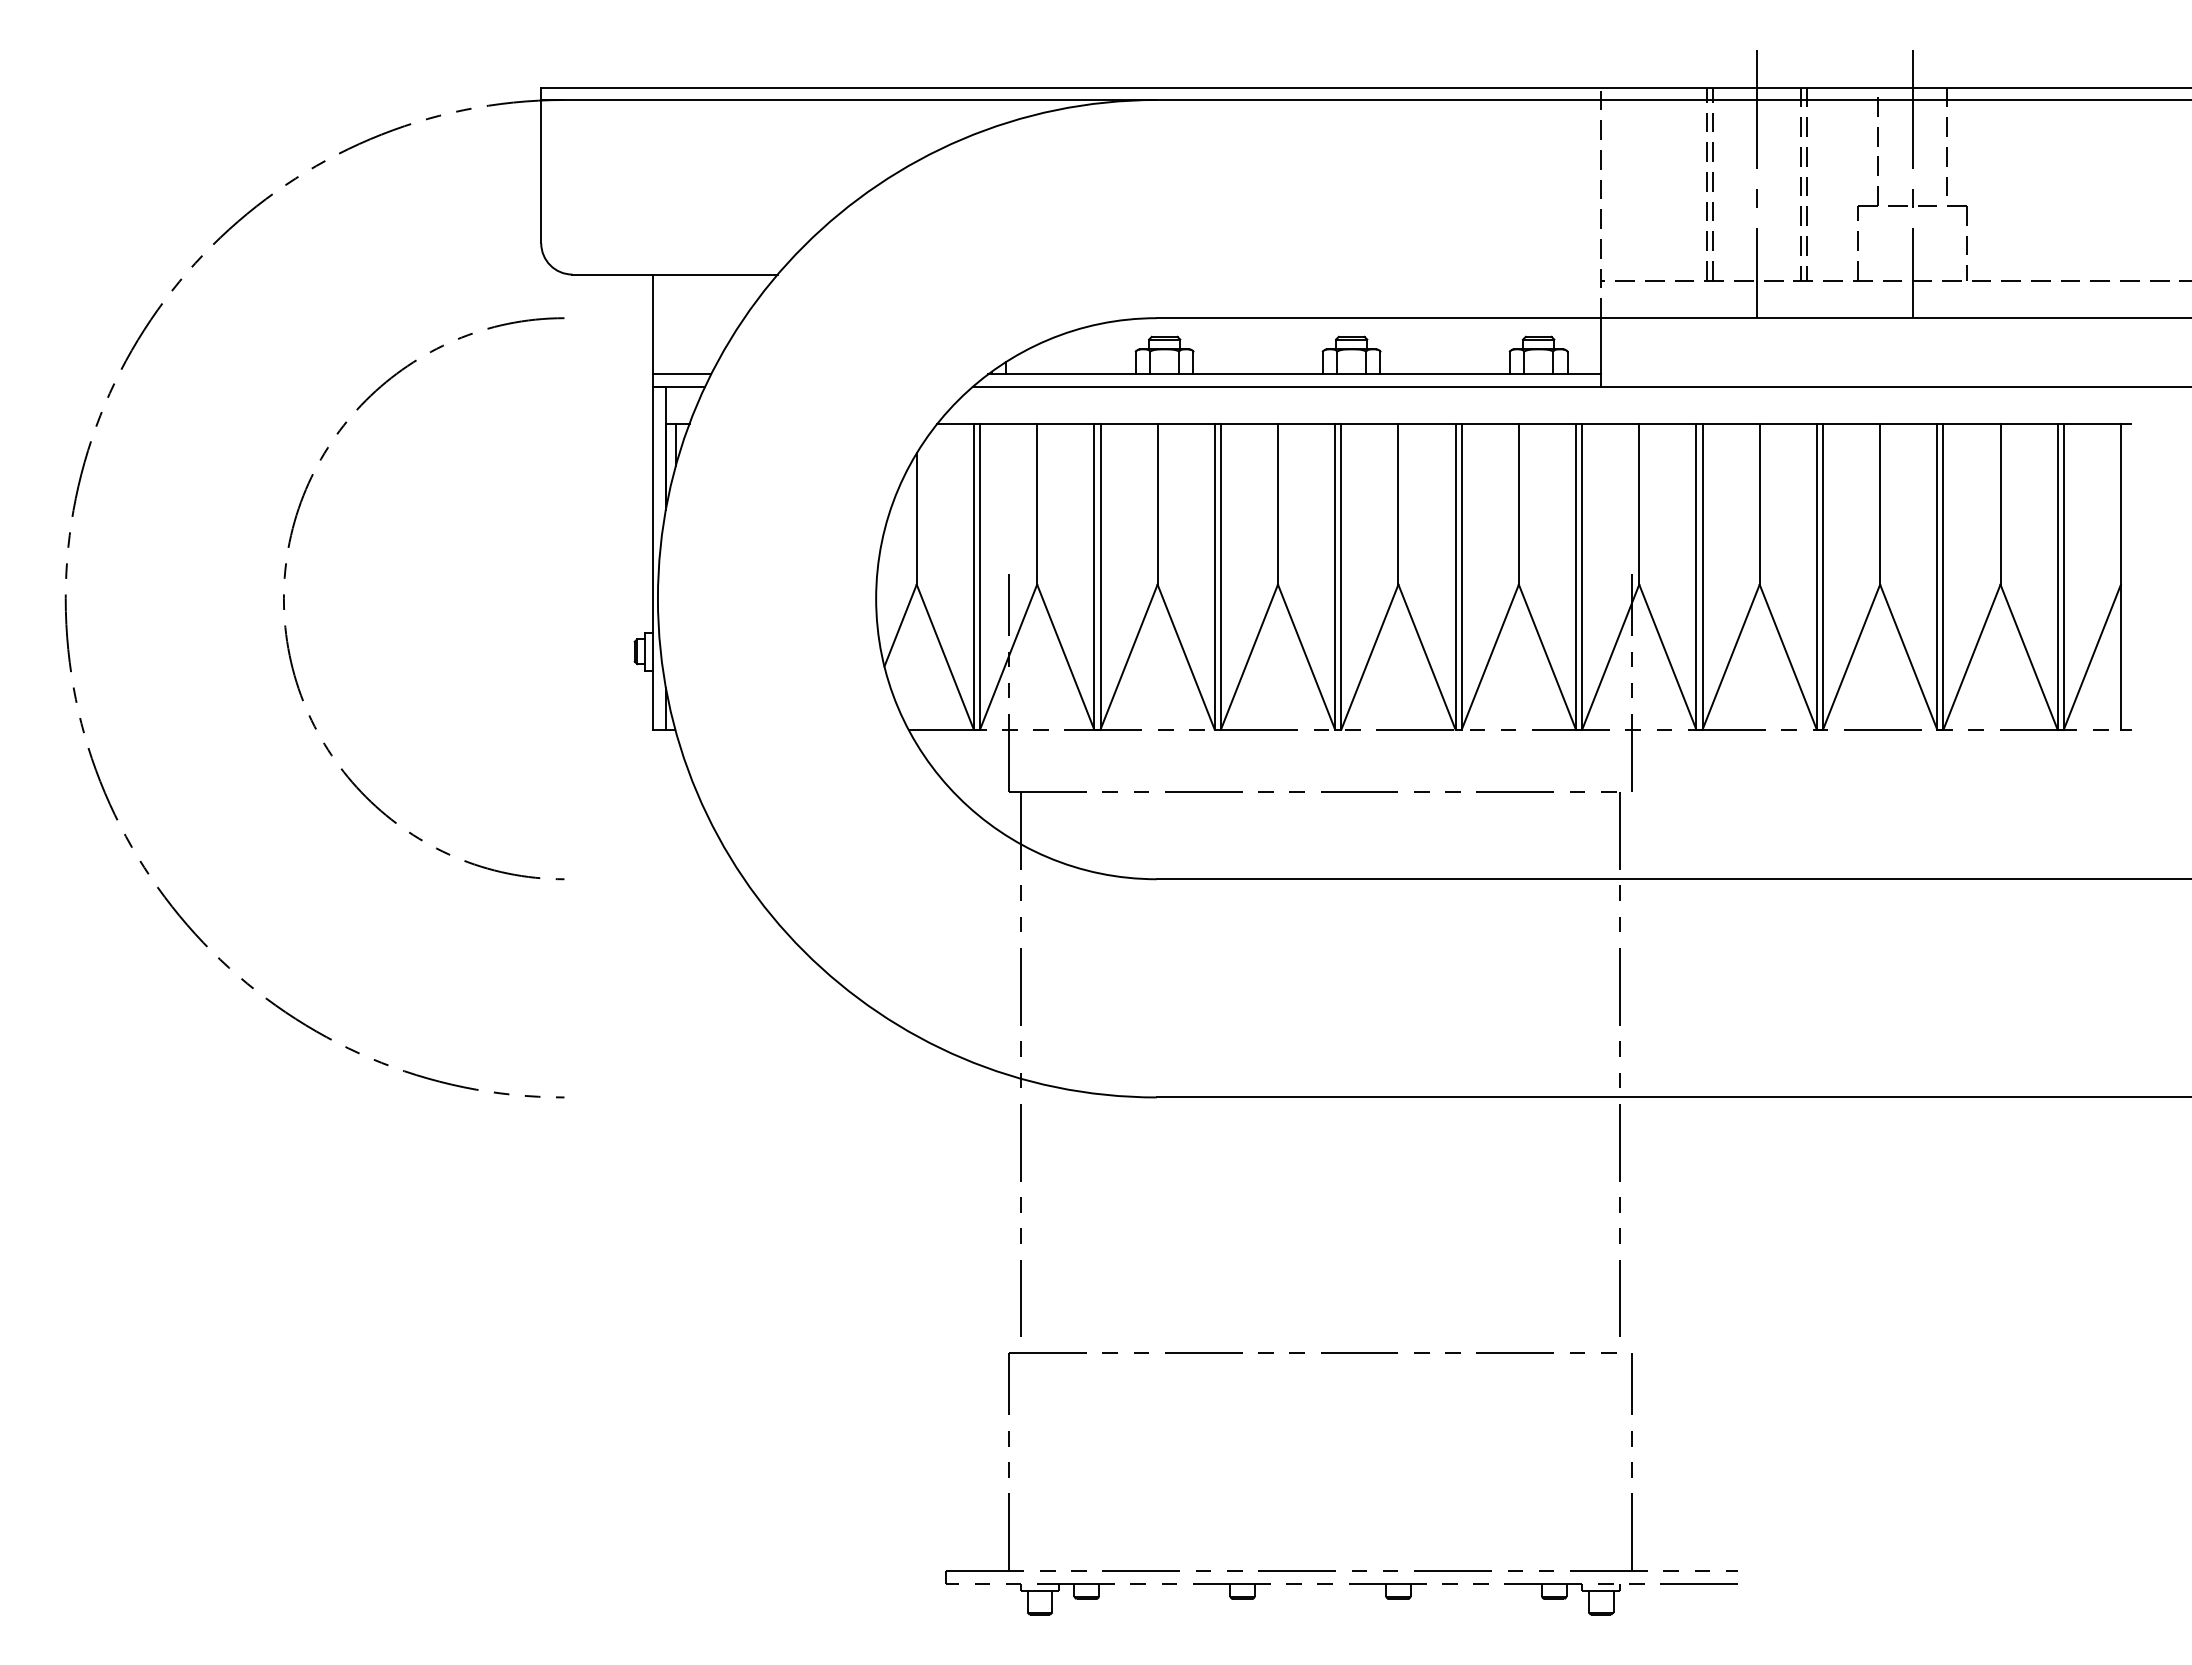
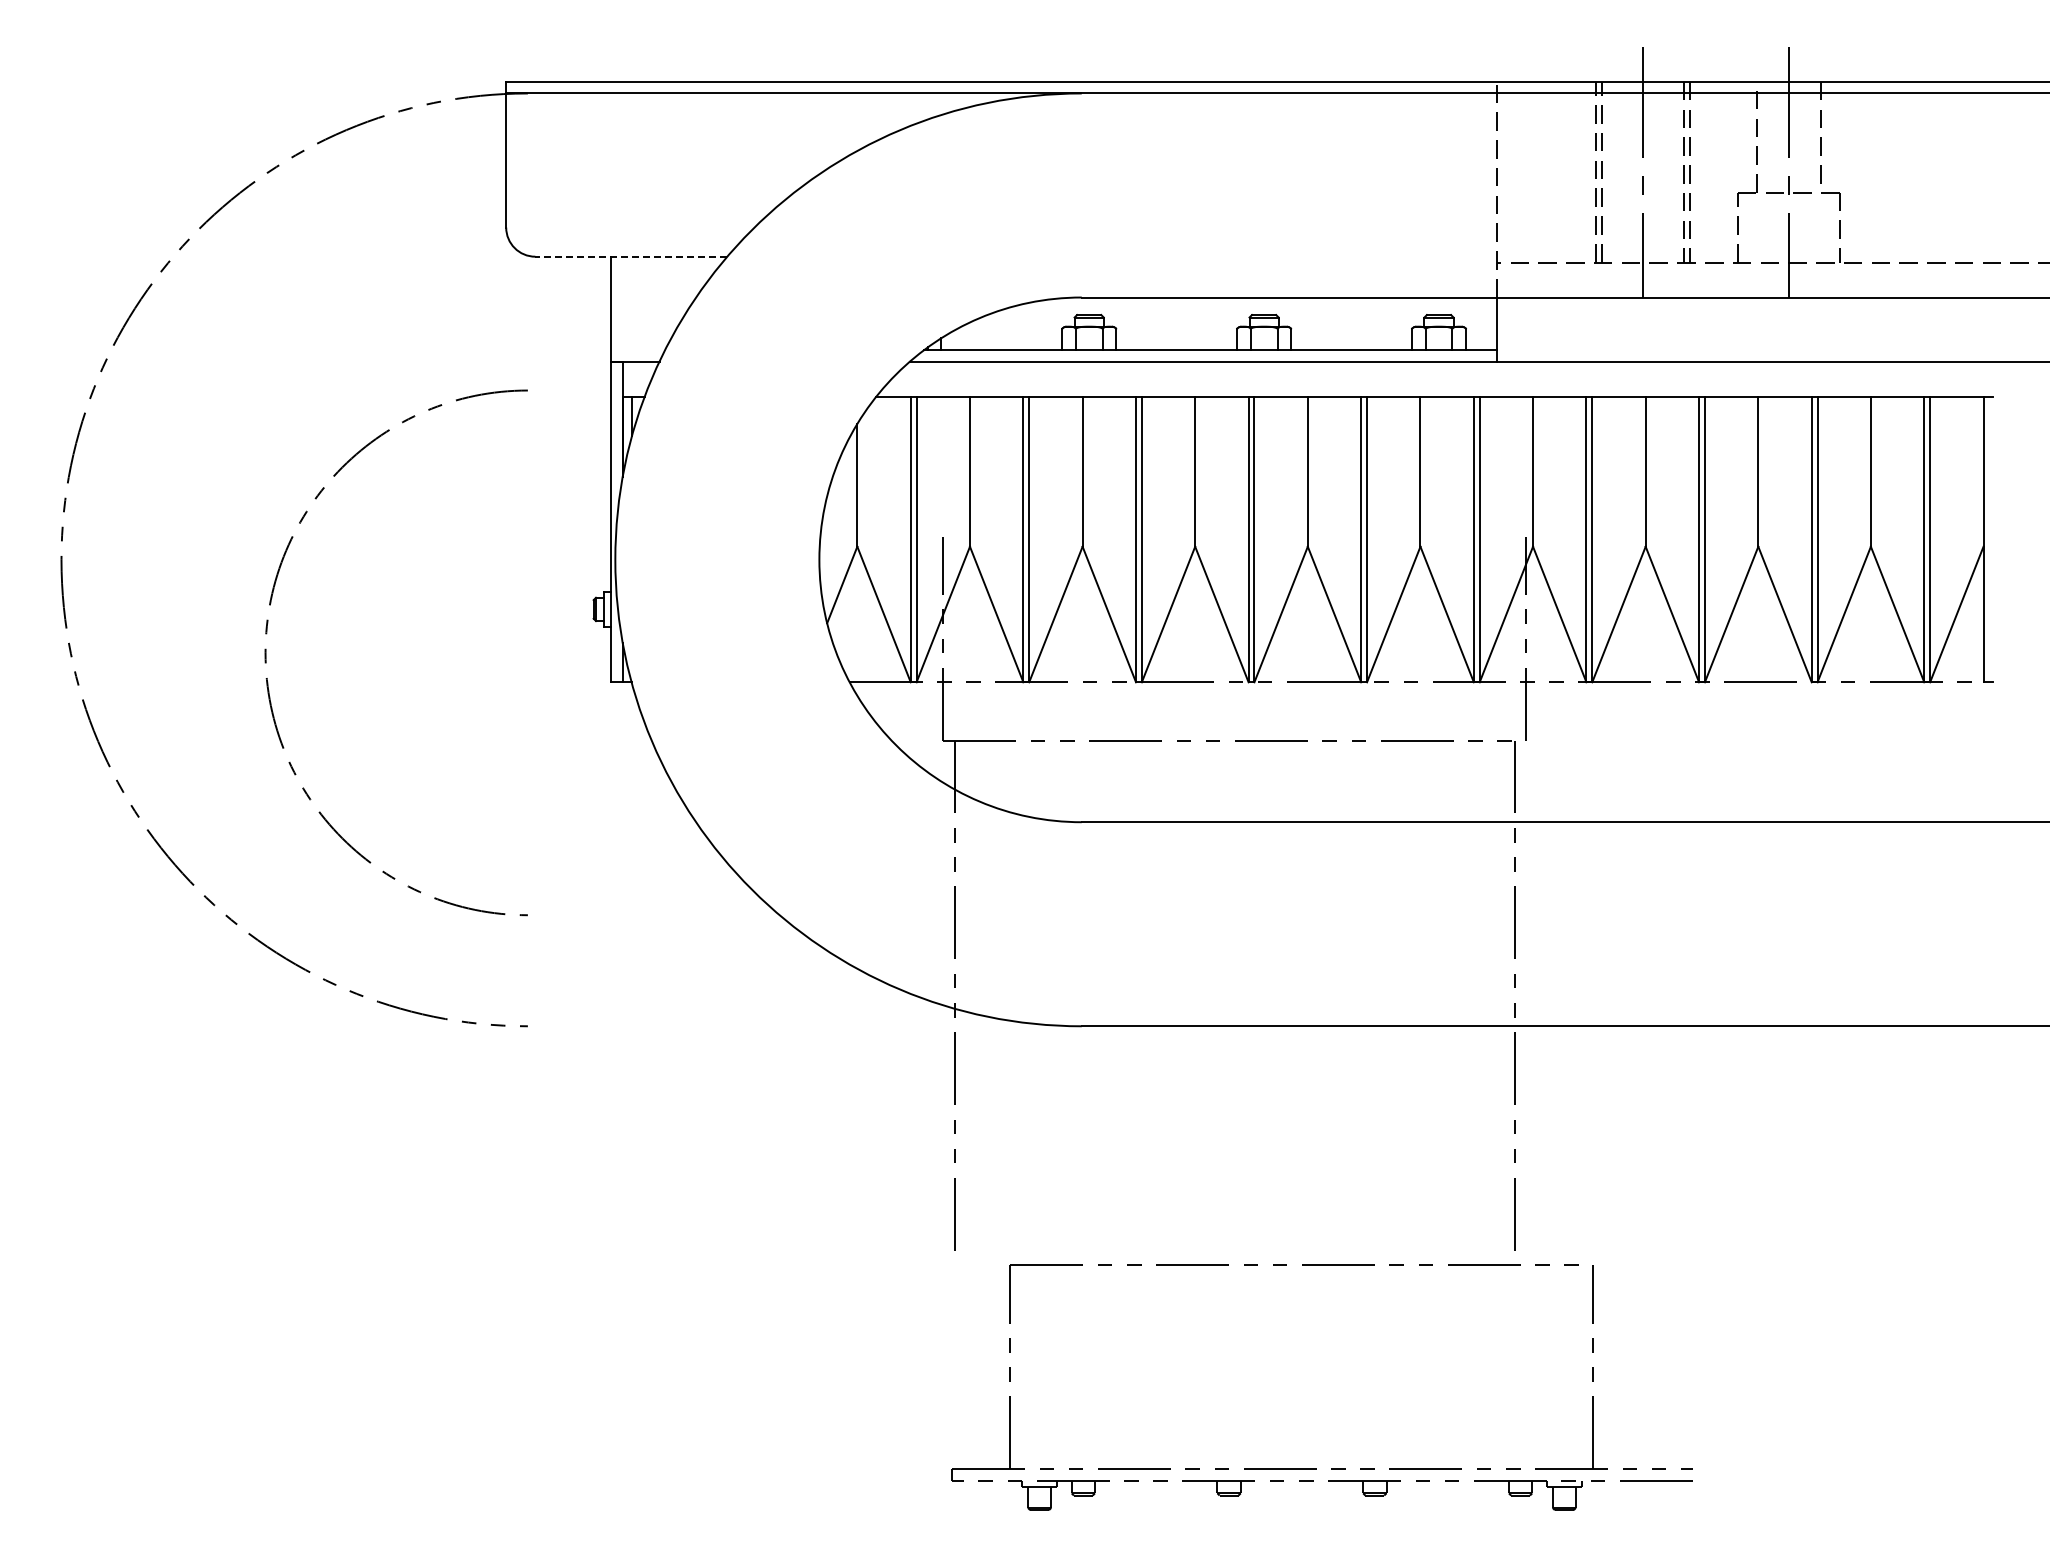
line: (675, 274) -> (631, 256), solid -> dashed
line: (682, 373) -> (638, 349), removed
arc: (284, 598) -> (266, 652), moved
part: (1336, 1570) -> (1316, 1468), moved

